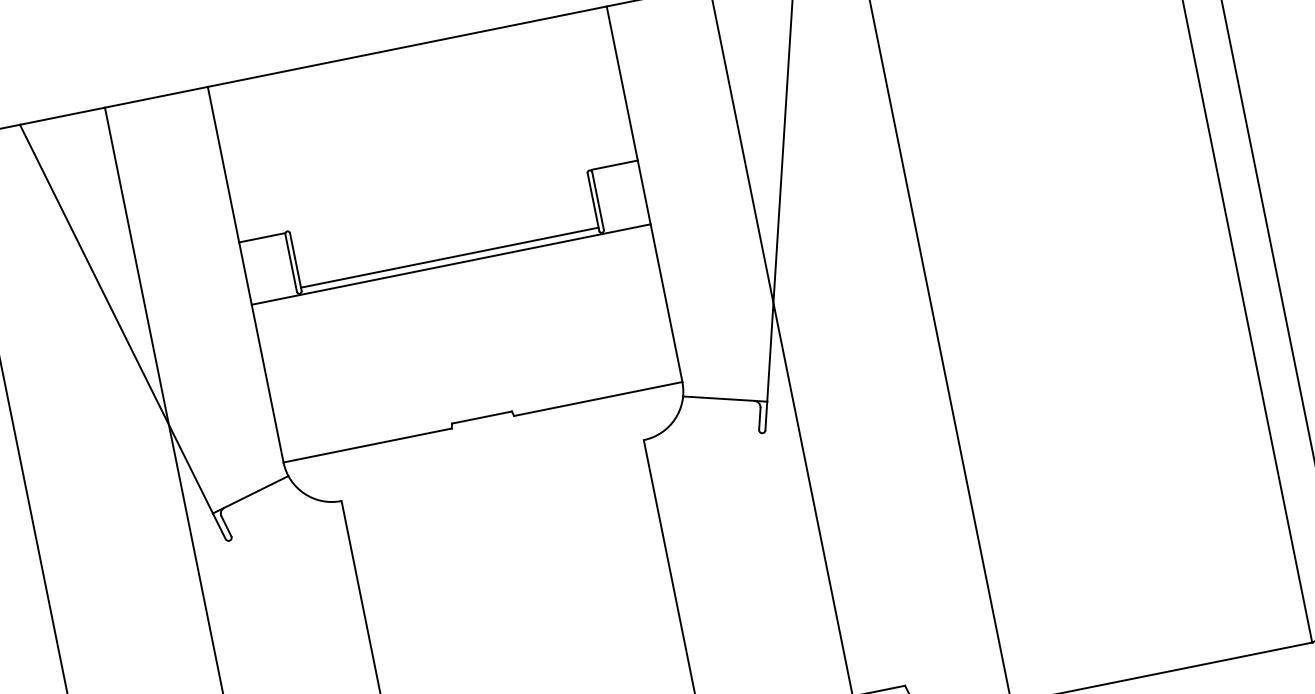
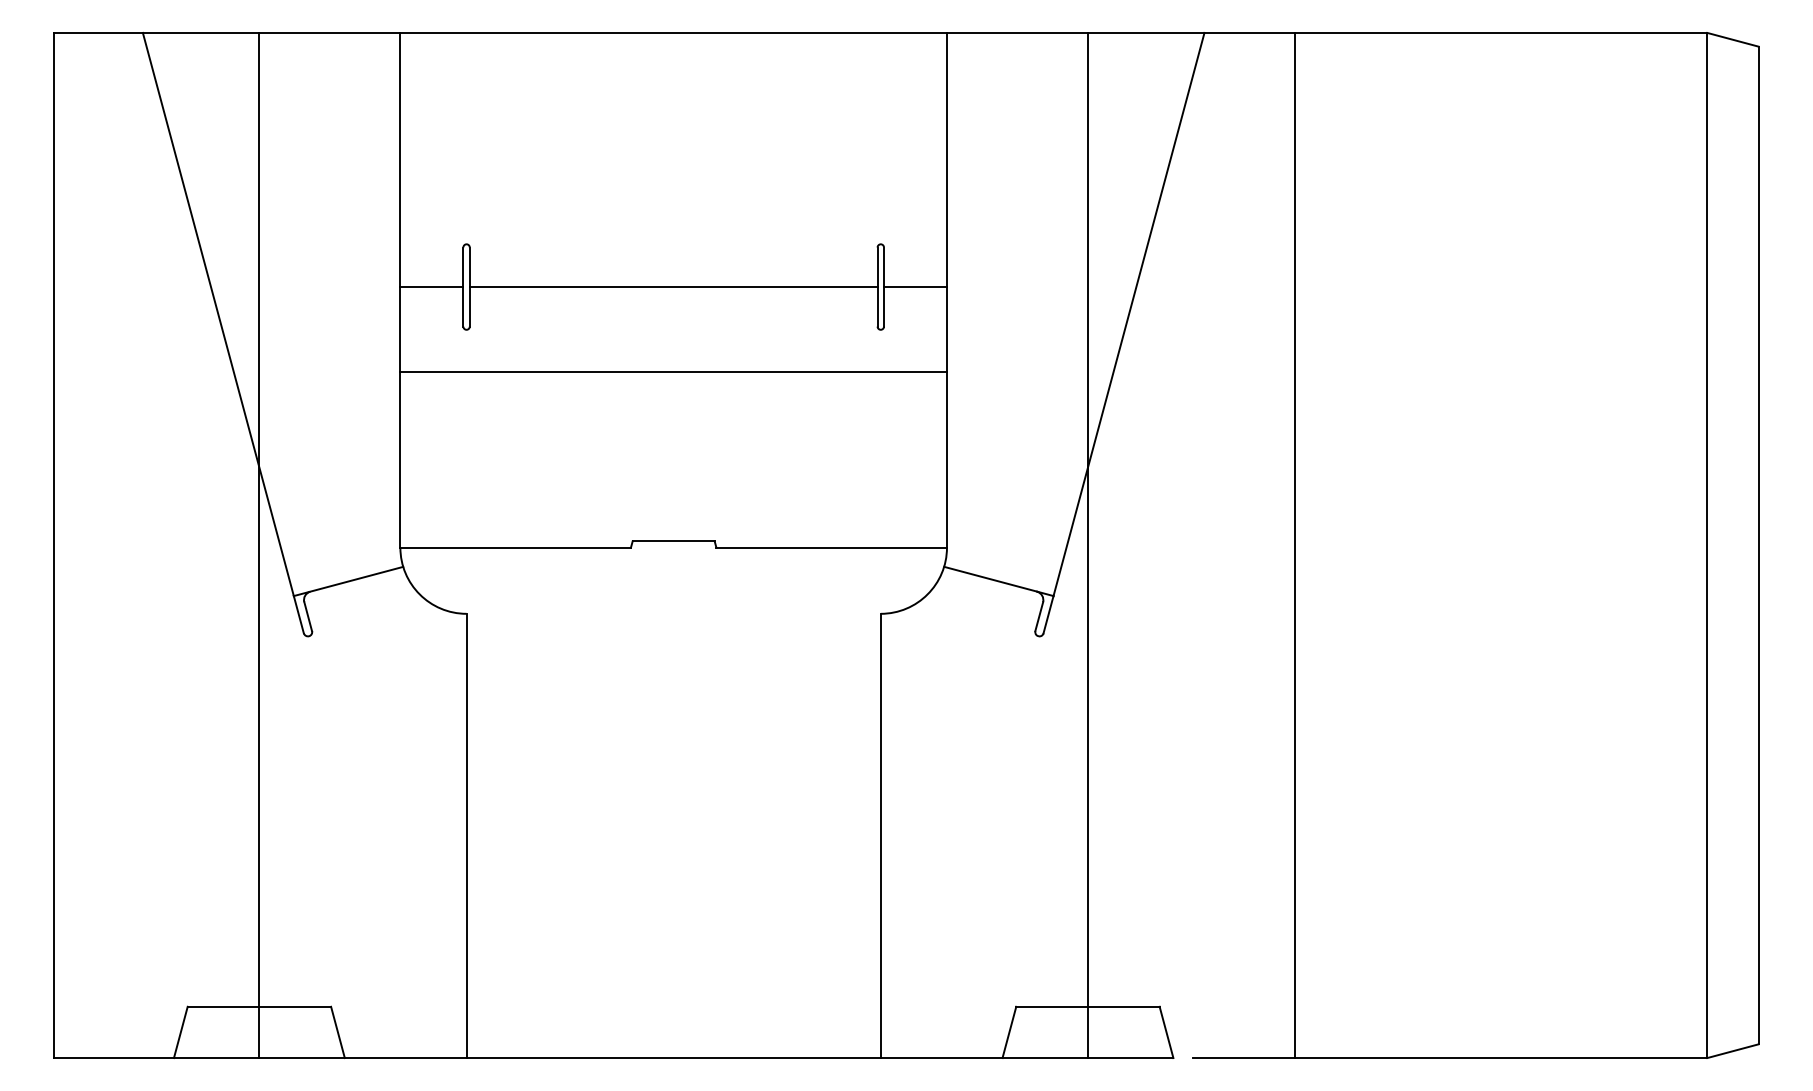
line: (614, 165) -> (915, 287), moved
line: (261, 238) -> (431, 287), moved
line: (449, 258) -> (673, 287), moved
line: (451, 264) -> (673, 372), moved

